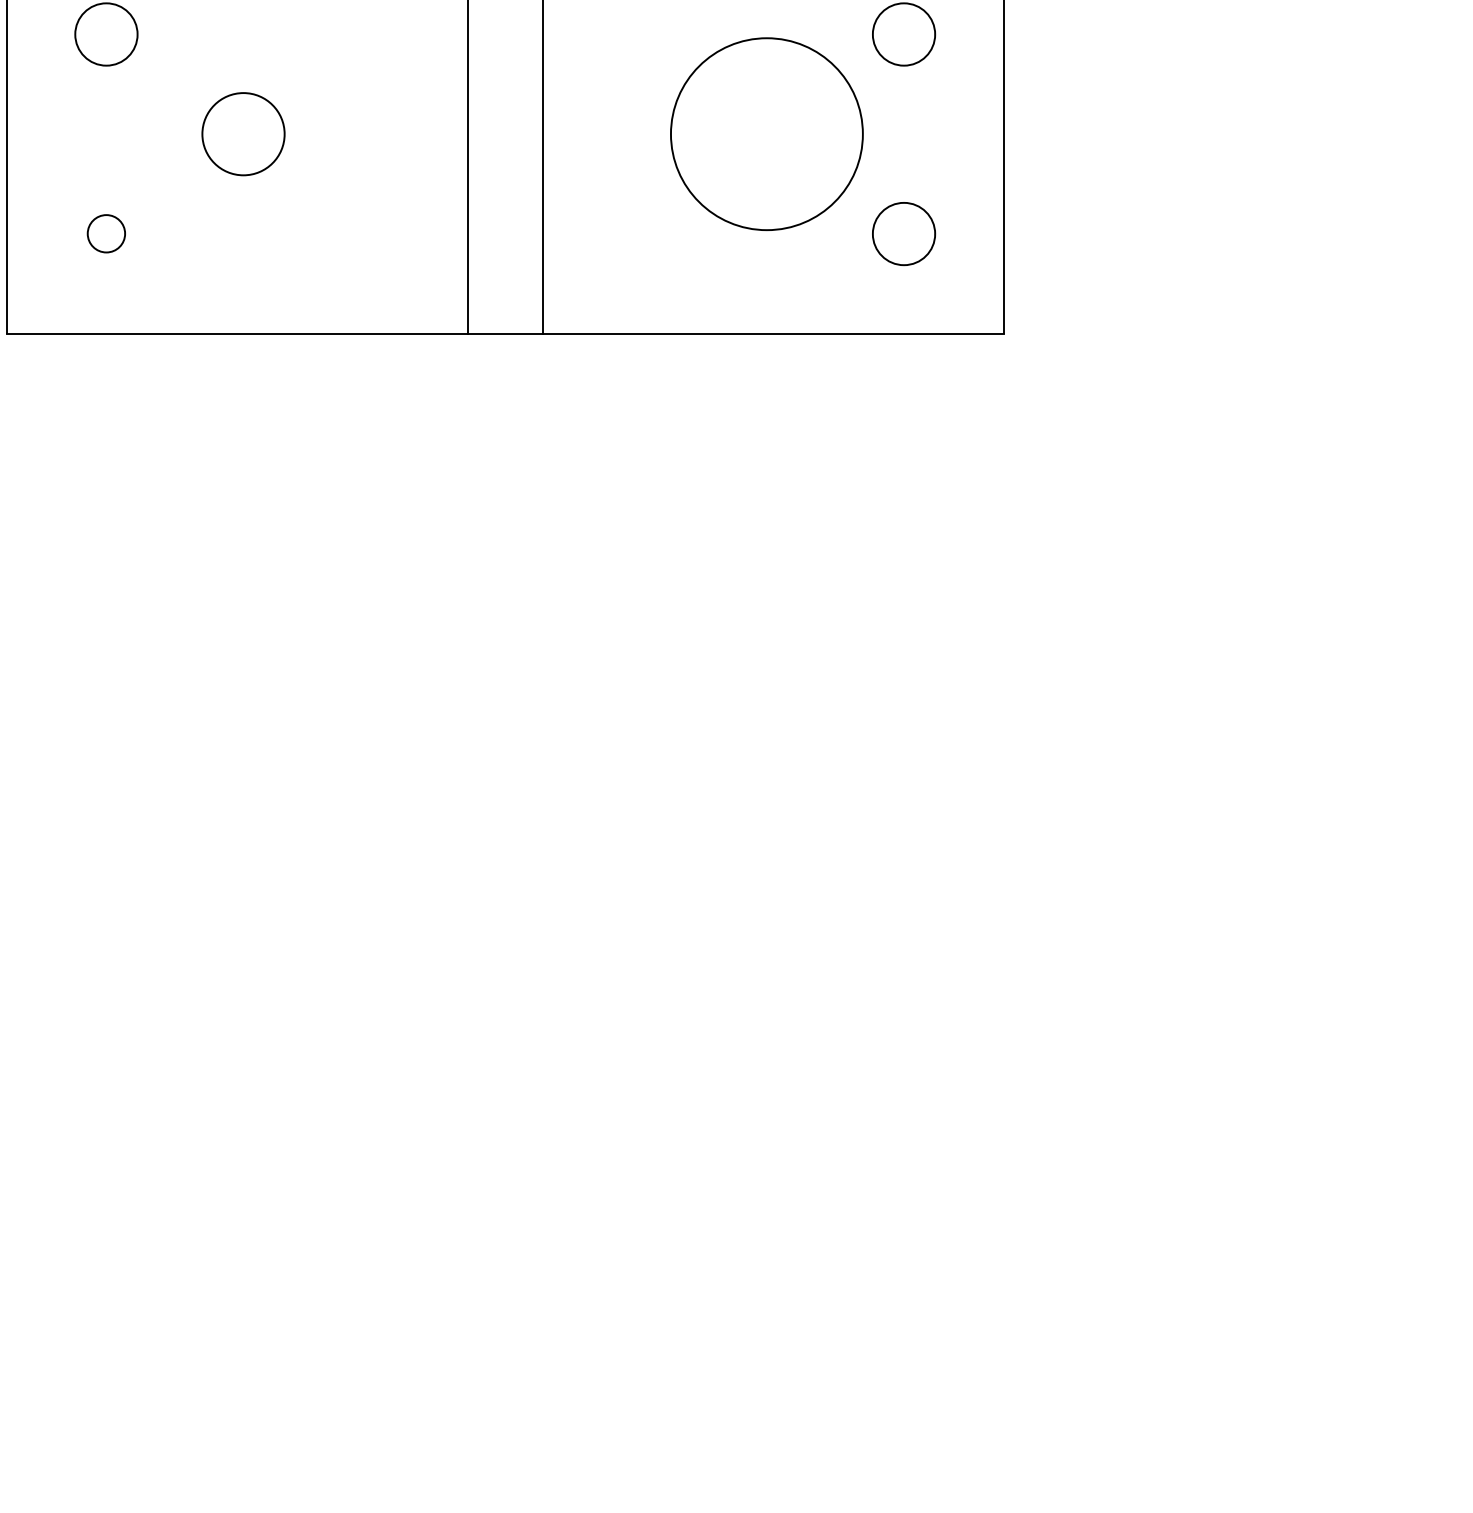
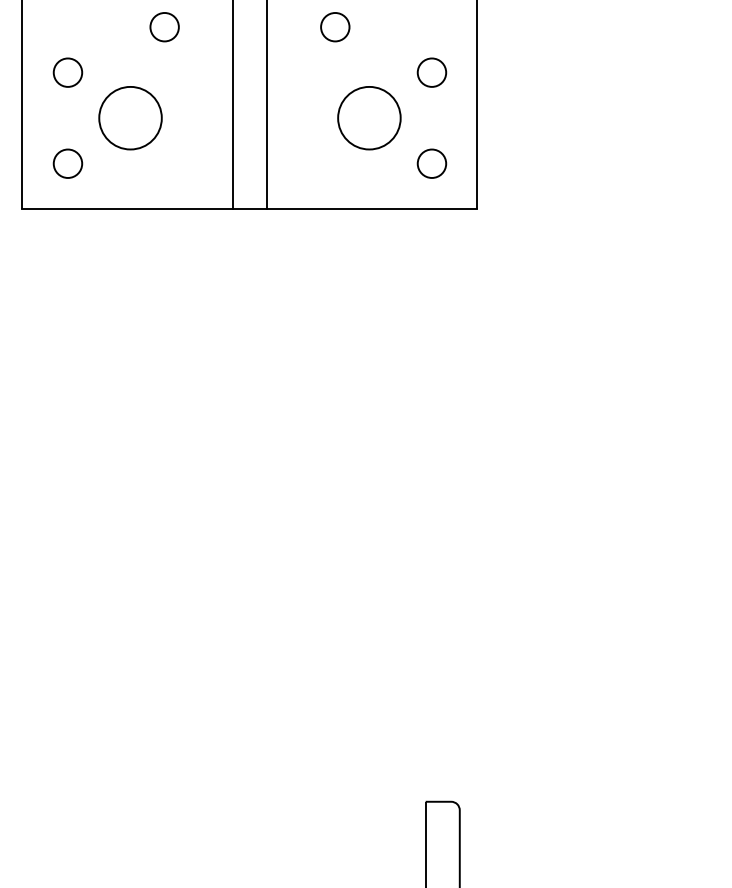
circle: (243, 132) -> (130, 117), size x1.67
circle: (767, 132) -> (369, 117), size x0.71
circle: (105, 233) -> (67, 163), size x1.67

